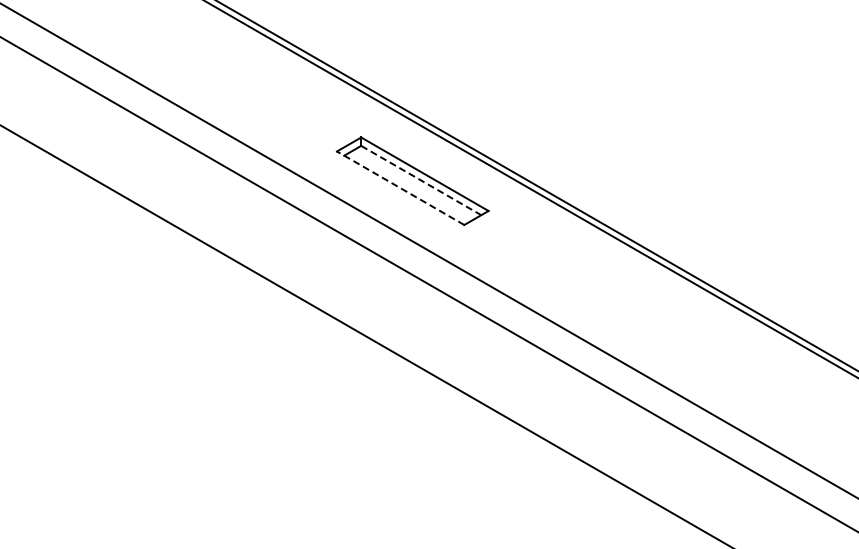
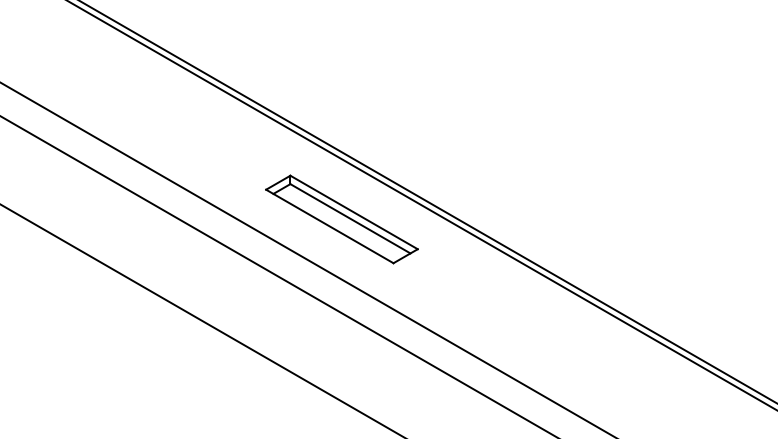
line: (421, 180) -> (350, 218), dashed -> solid
line: (400, 188) -> (329, 226), dashed -> solid

